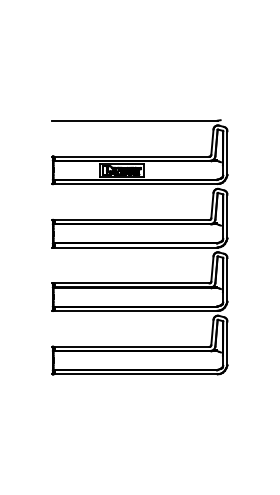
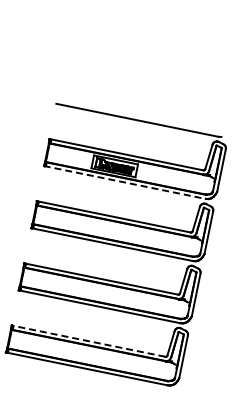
line: (135, 184) -> (125, 182), solid -> dashed
line: (130, 346) -> (87, 340), solid -> dashed

